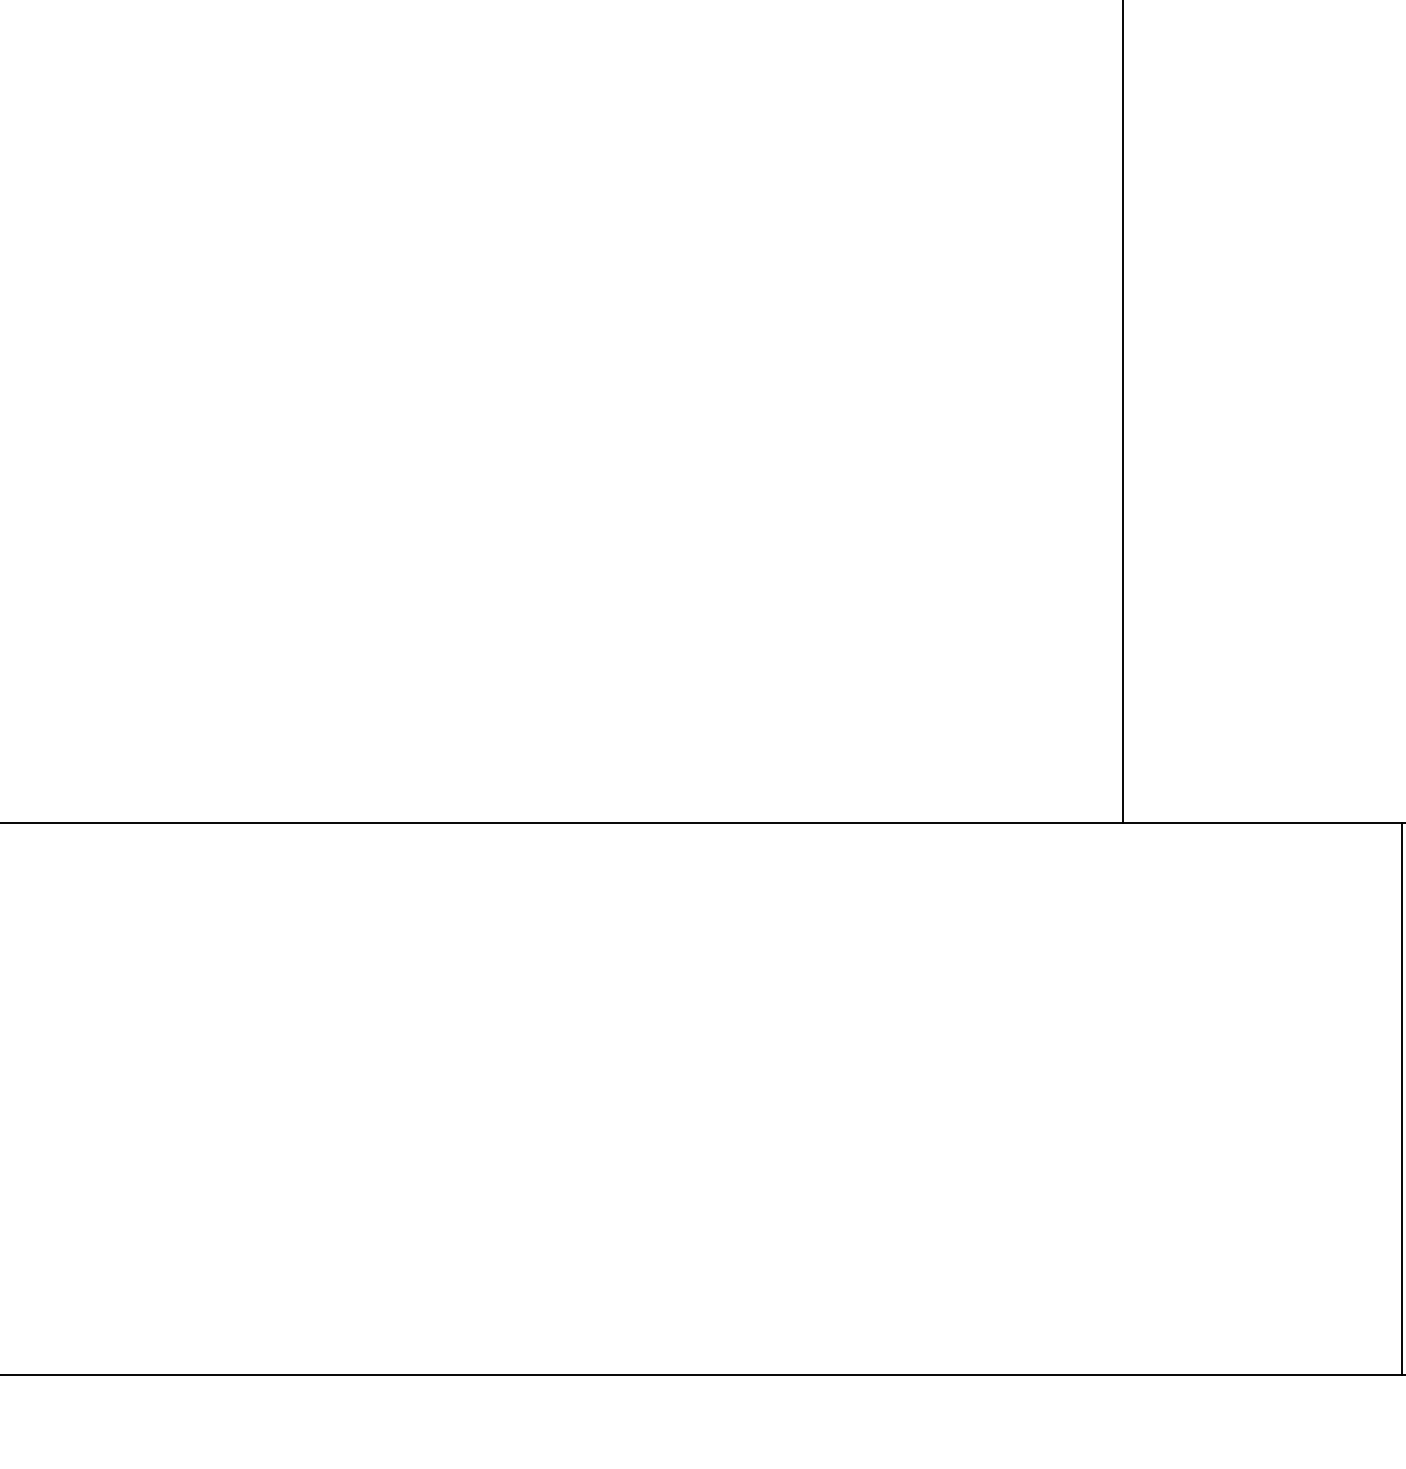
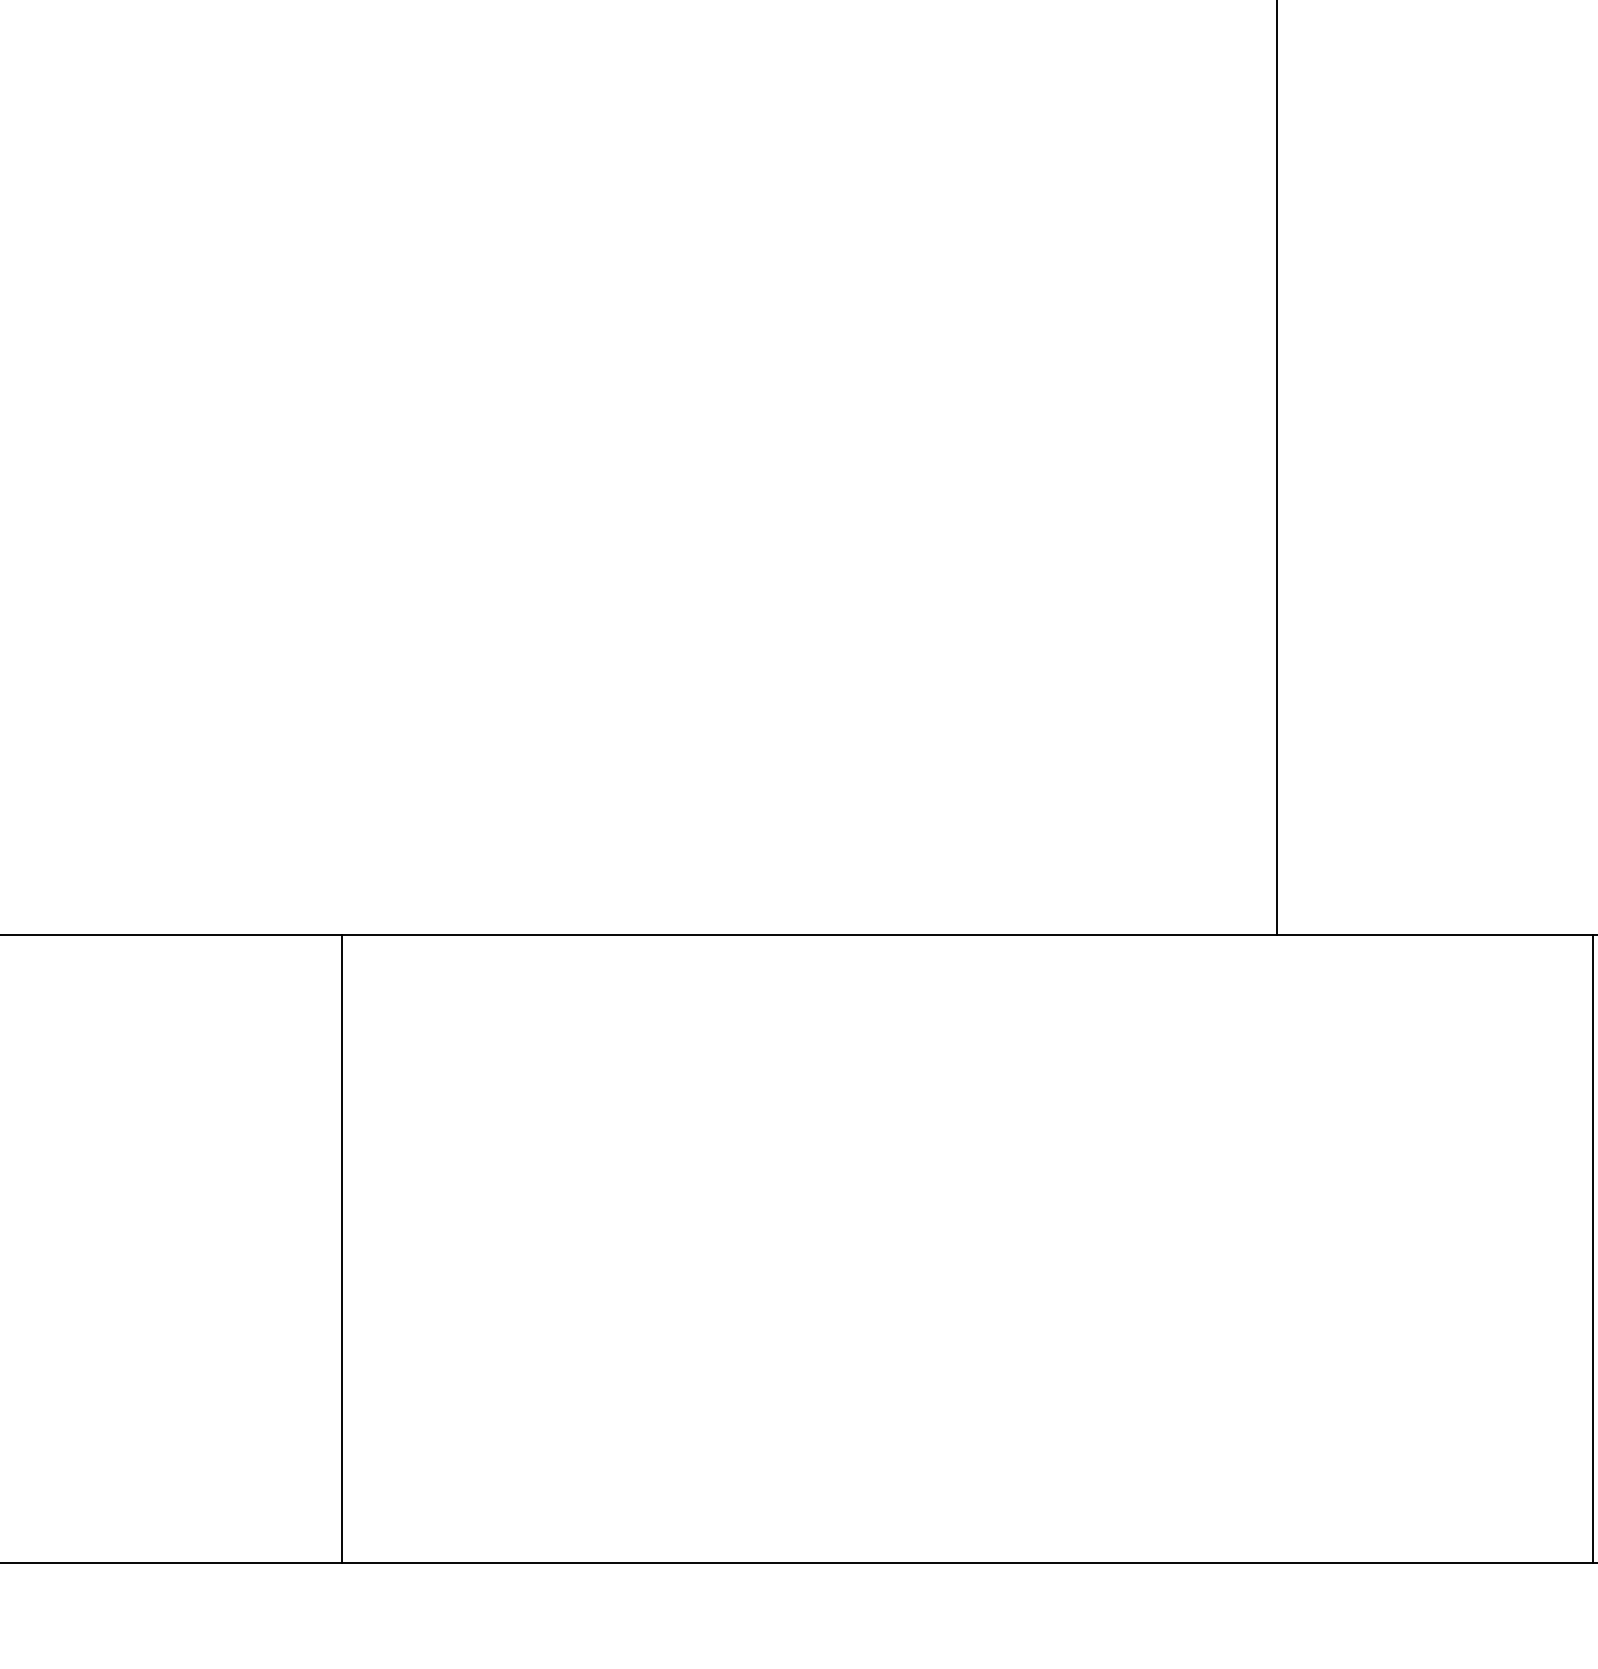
line: (301, 1098) -> (342, 1248), added

